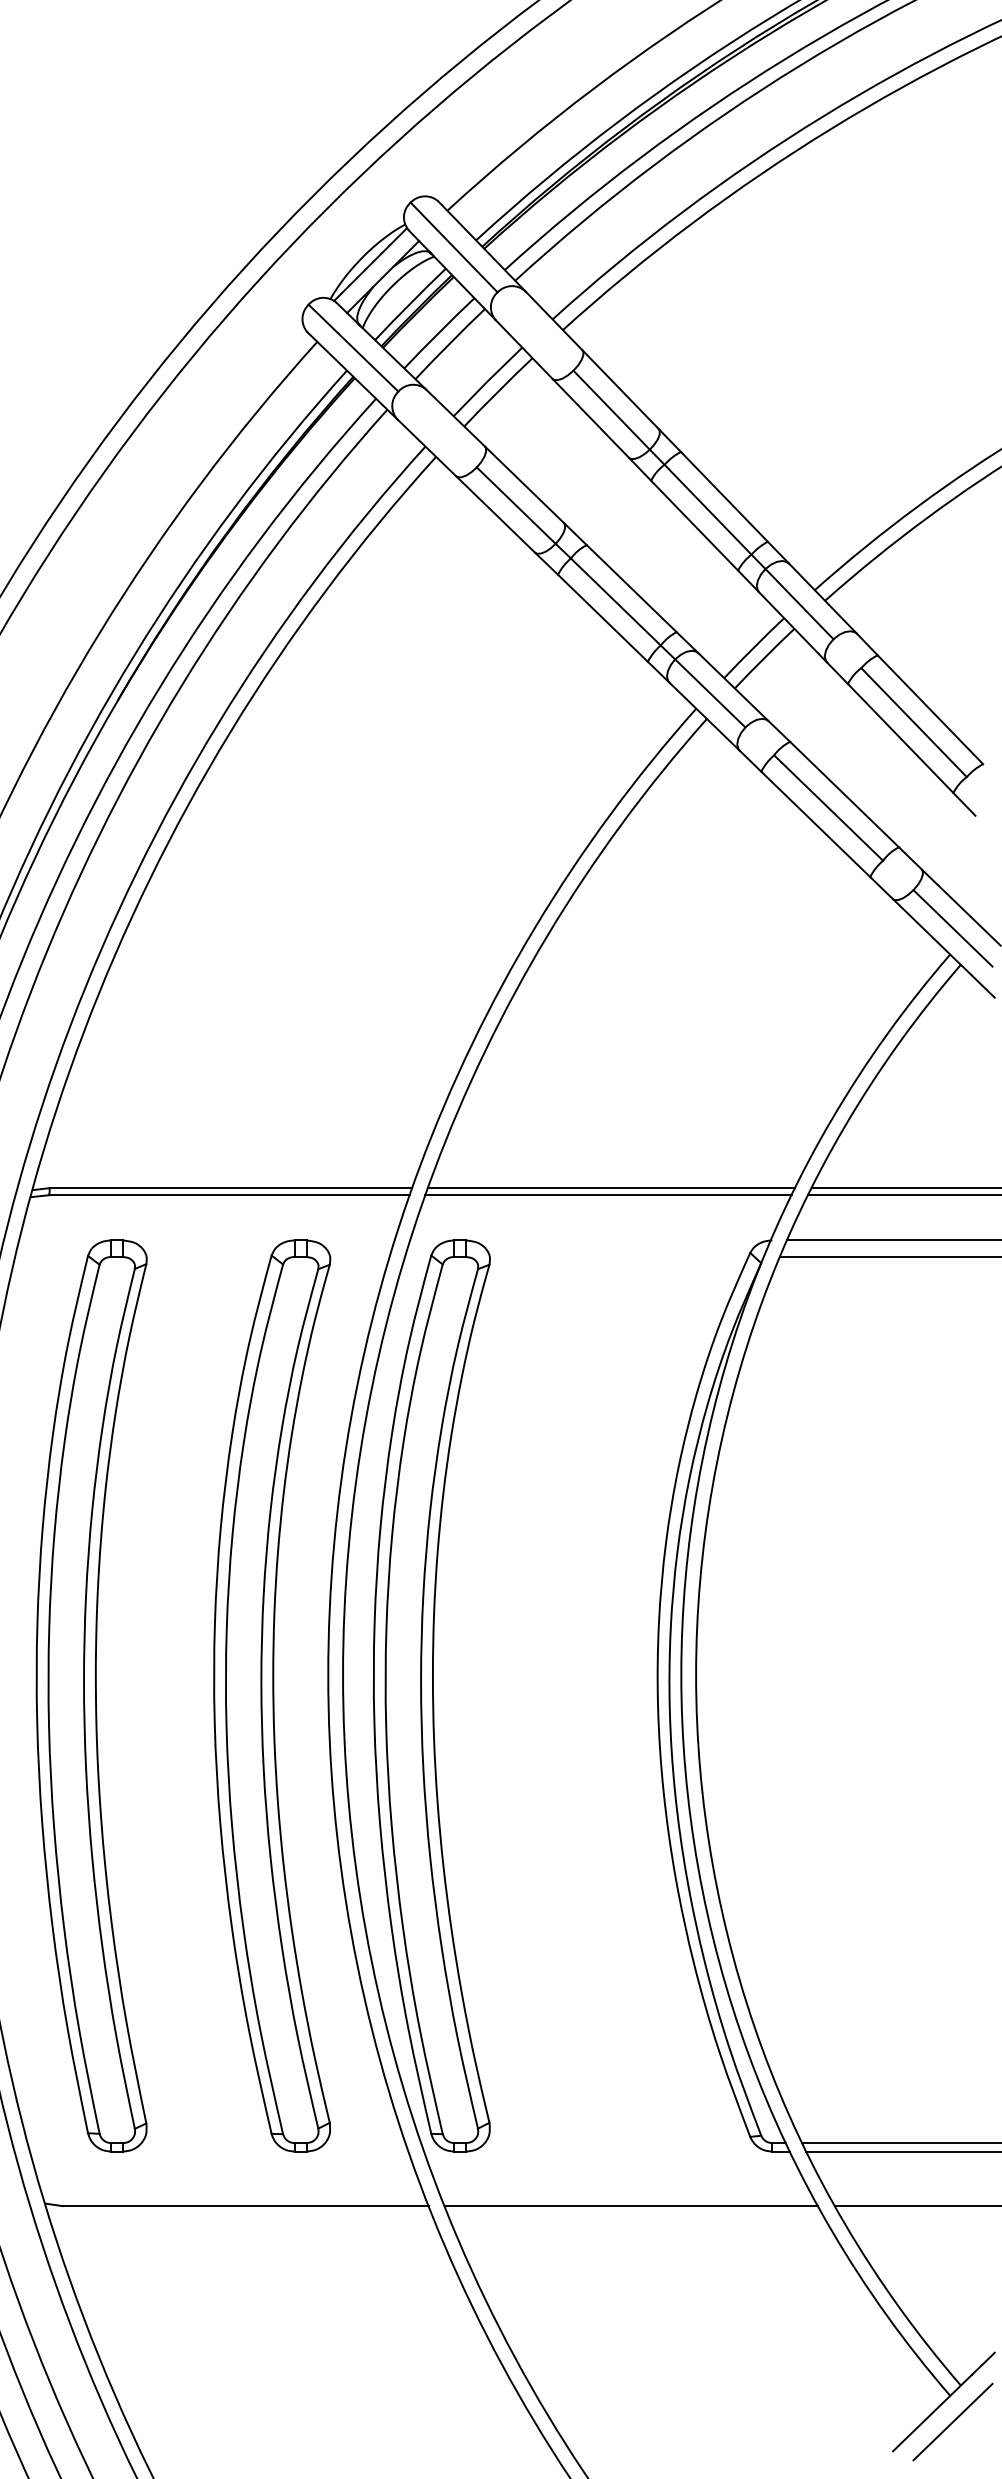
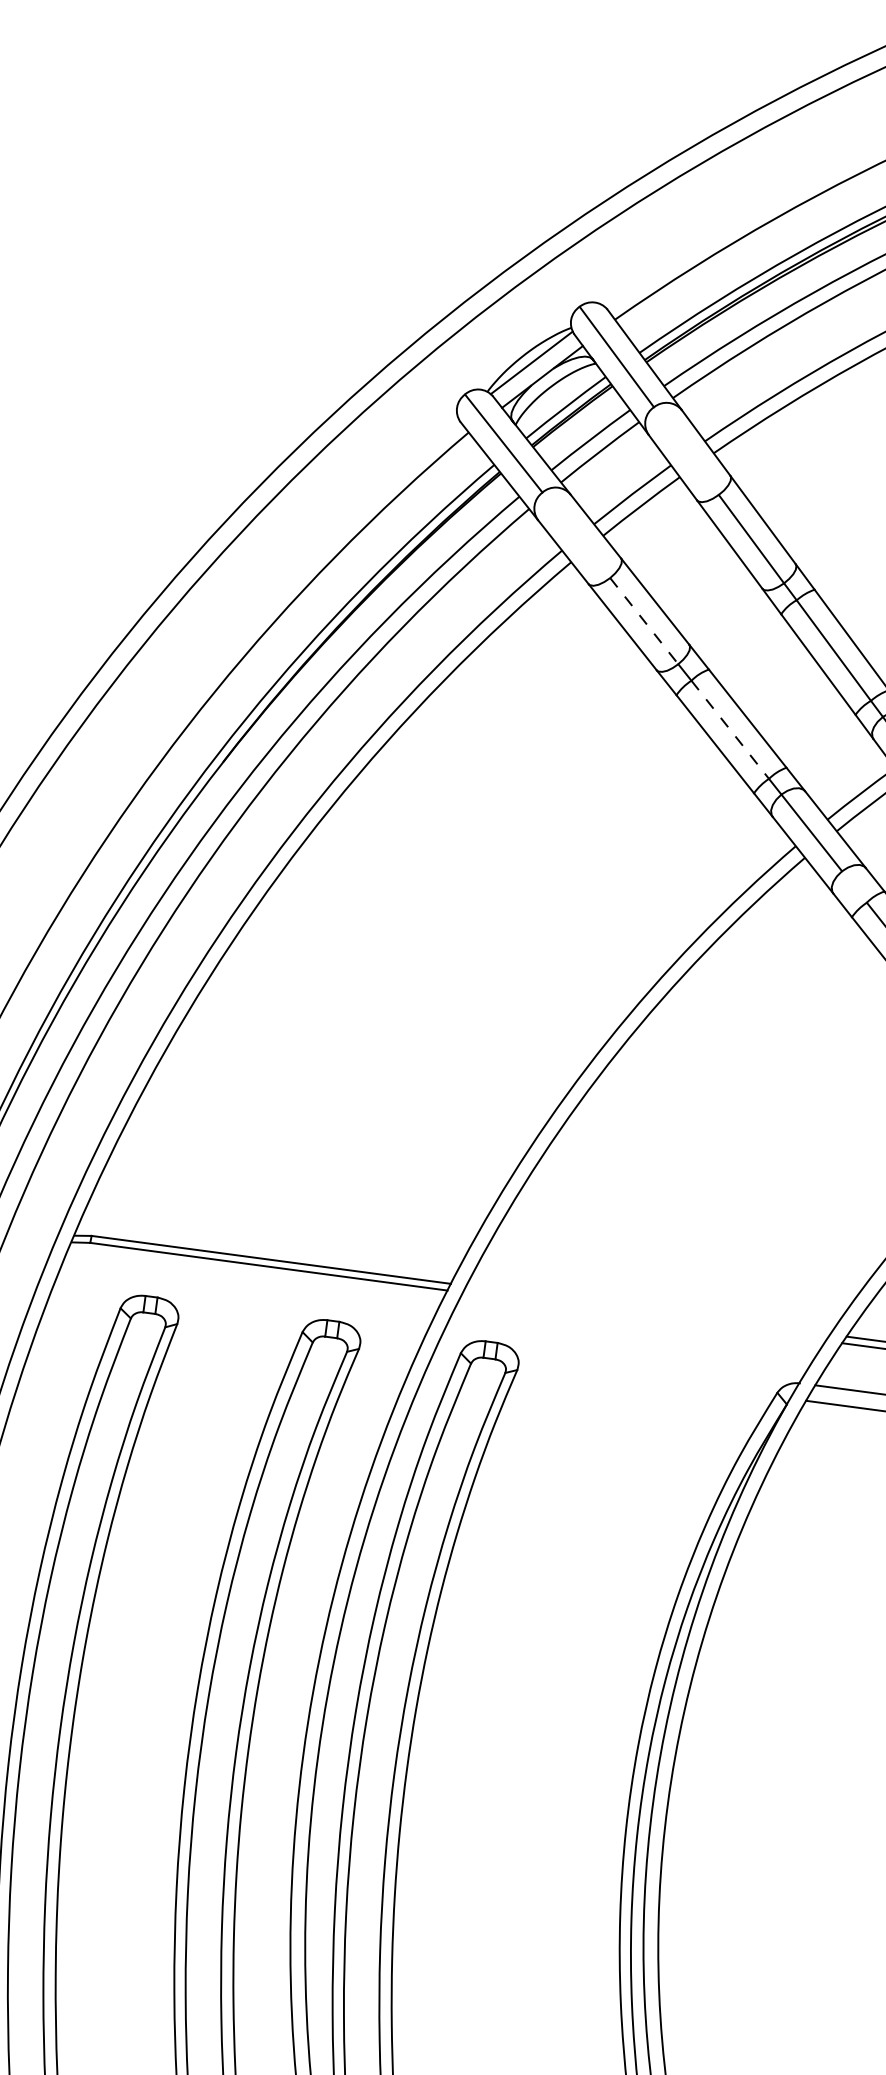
line: (516, 505) -> (644, 621), solid -> dashed
line: (616, 602) -> (730, 730), solid -> dashed
line: (611, 1188) -> (648, 1310), removed
line: (608, 1195) -> (644, 1317), removed

